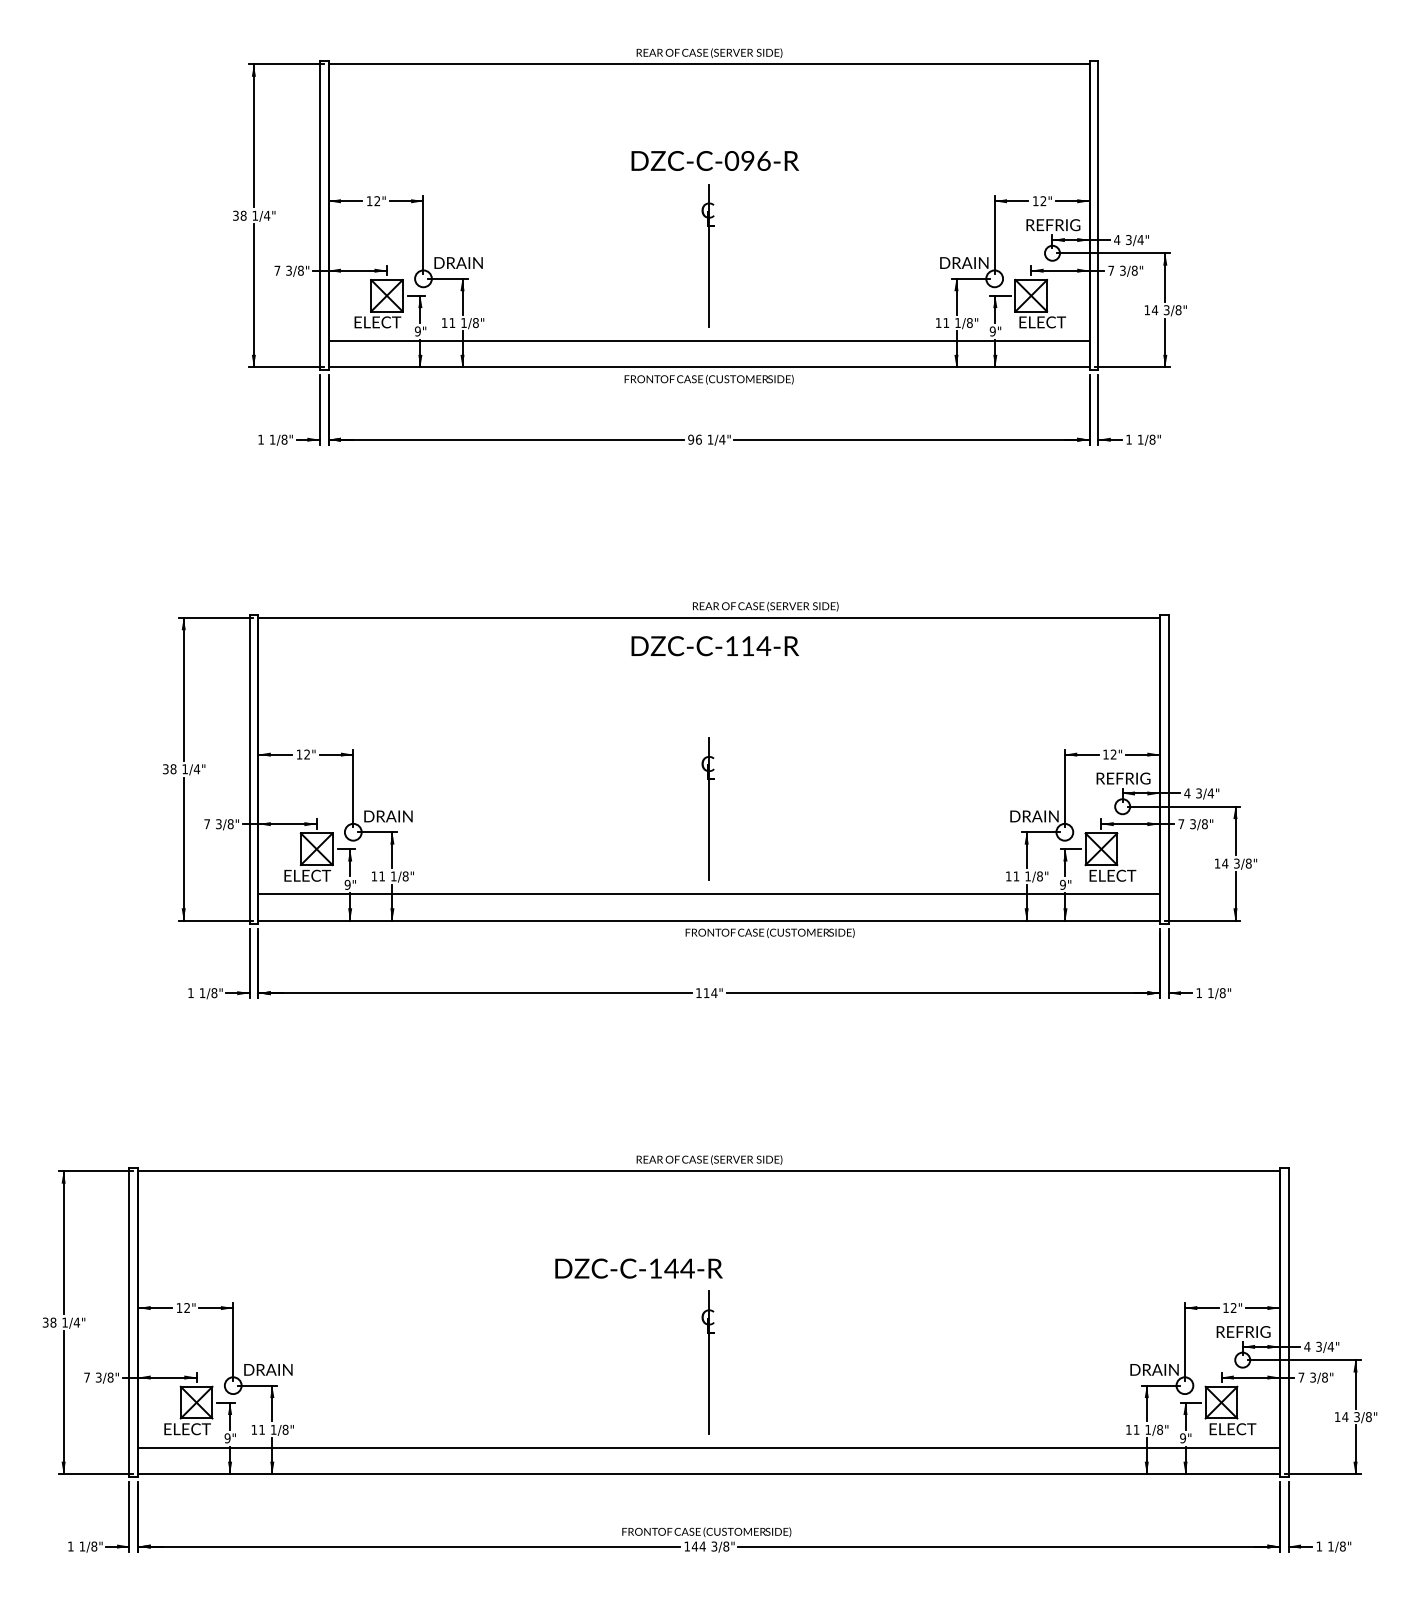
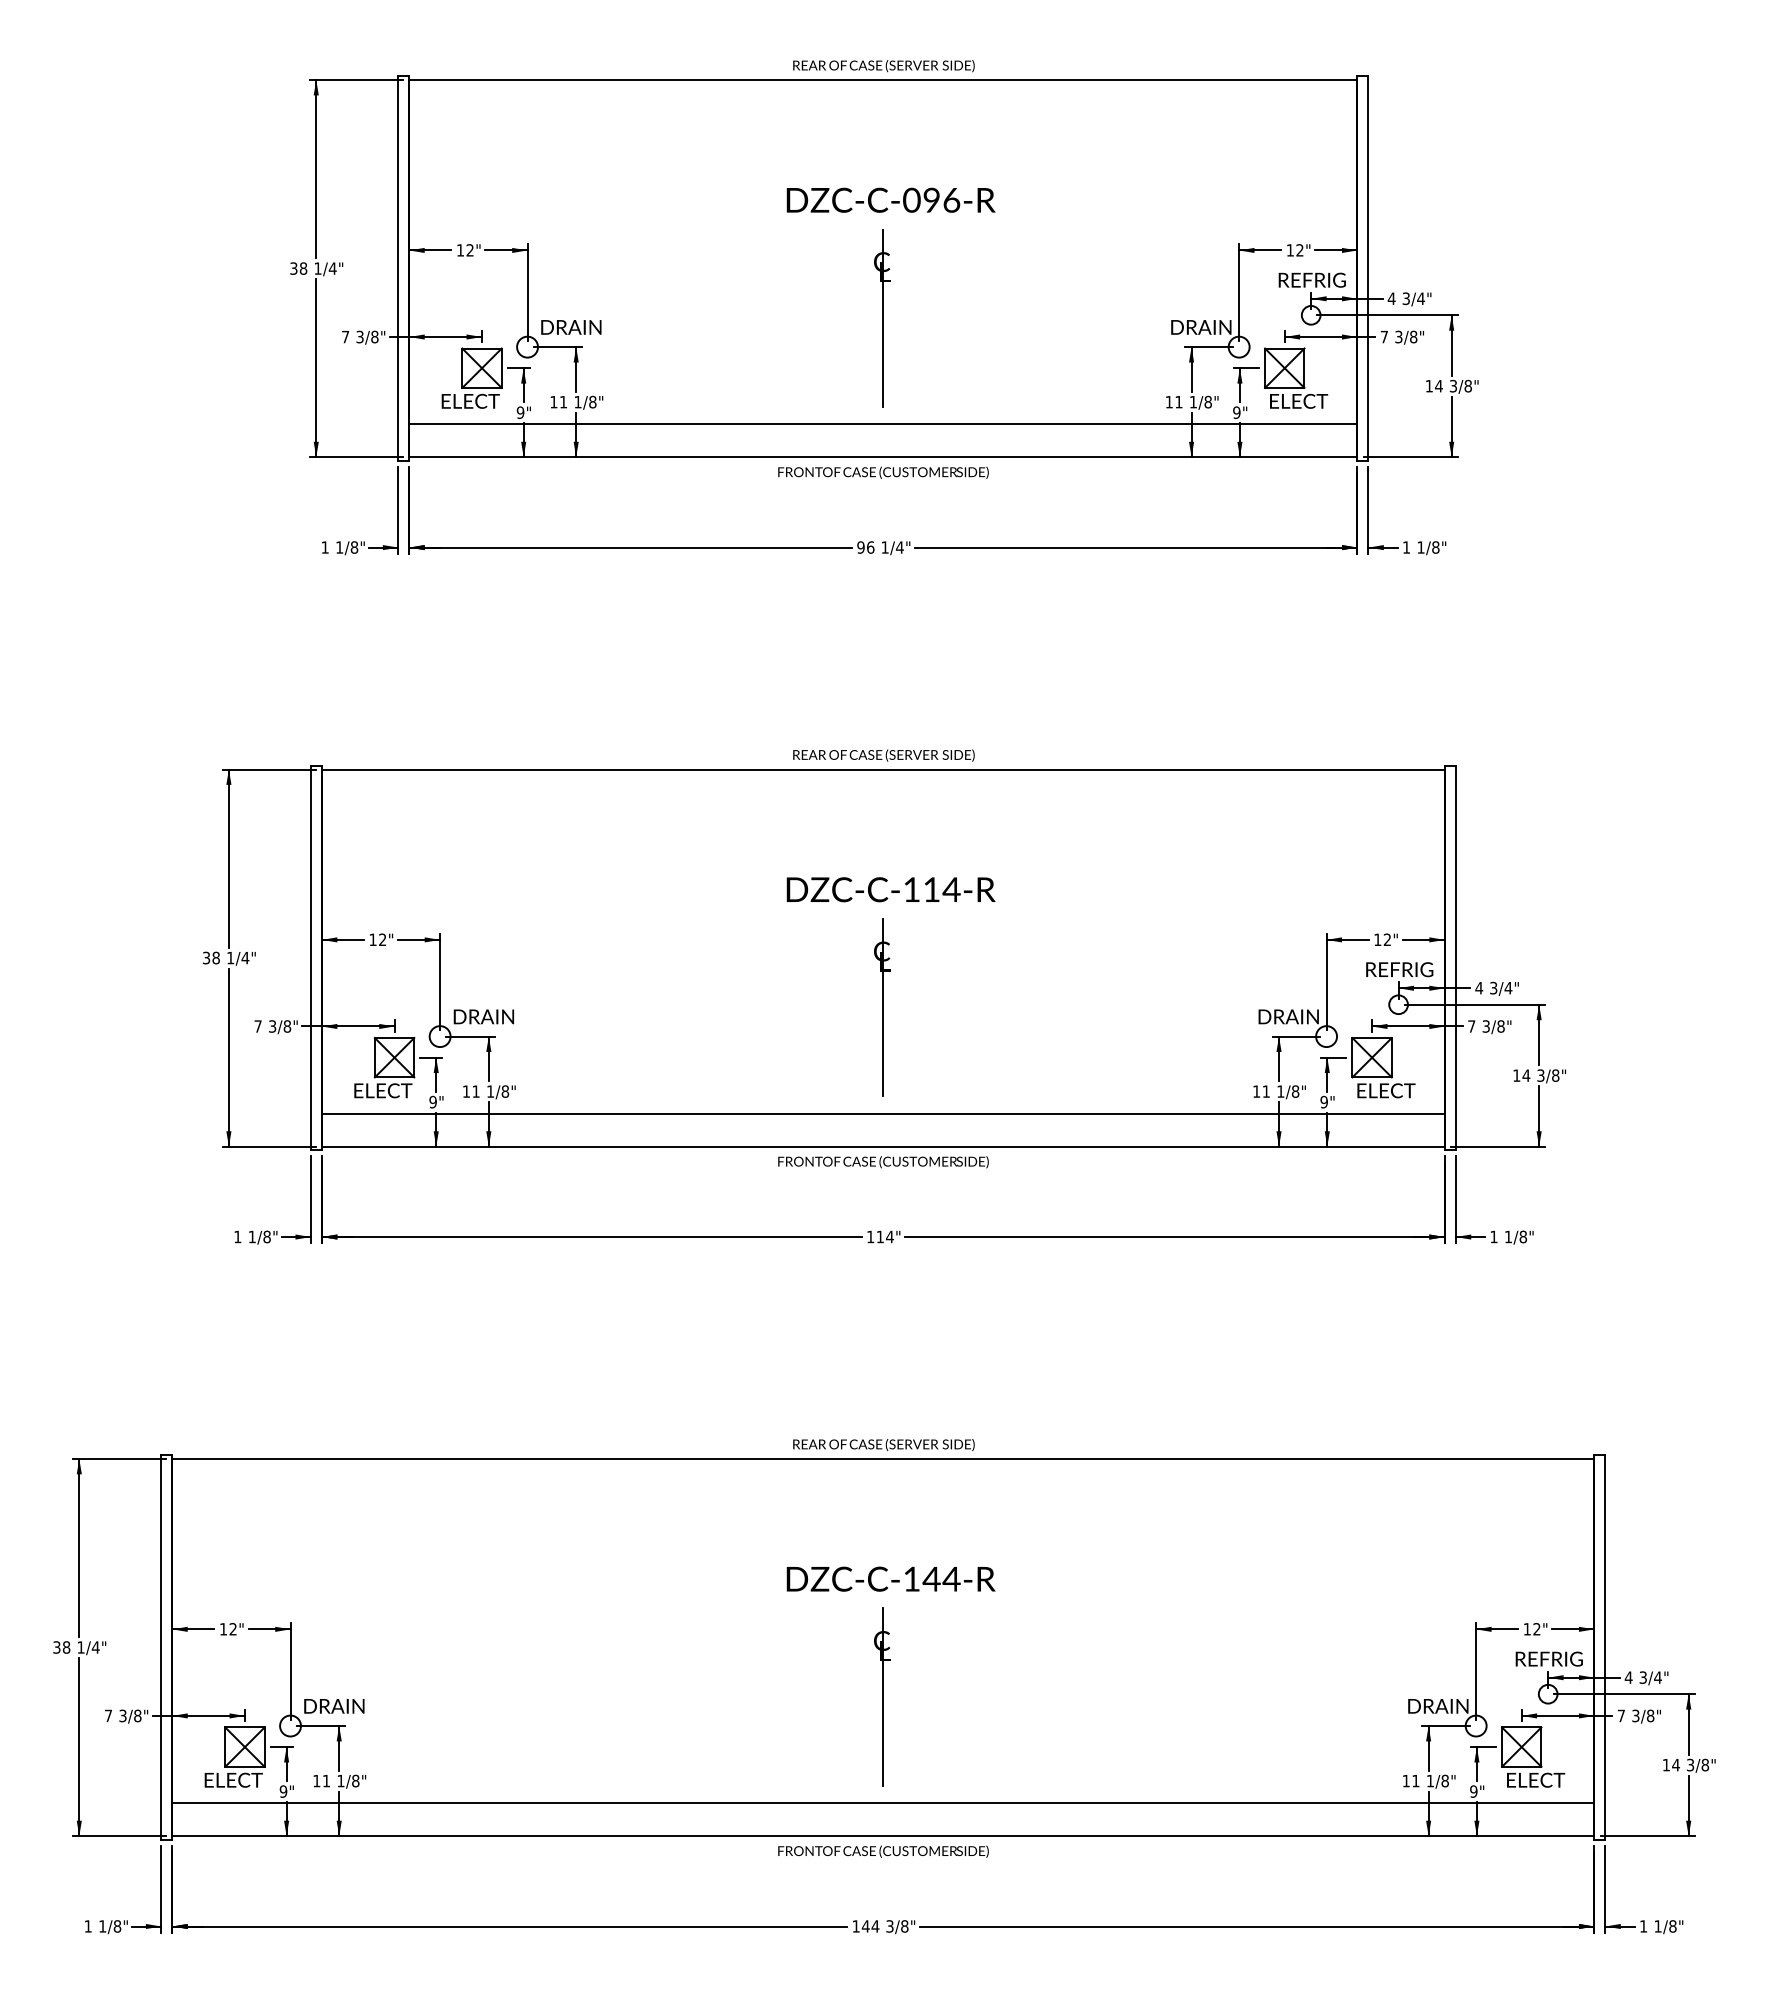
text: (765, 606) -> (883, 755), moved
text: (714, 645) -> (890, 889), moved
text: (770, 933) -> (883, 1162), moved
text: (638, 1268) -> (890, 1578), moved
text: (706, 1532) -> (883, 1851), moved

